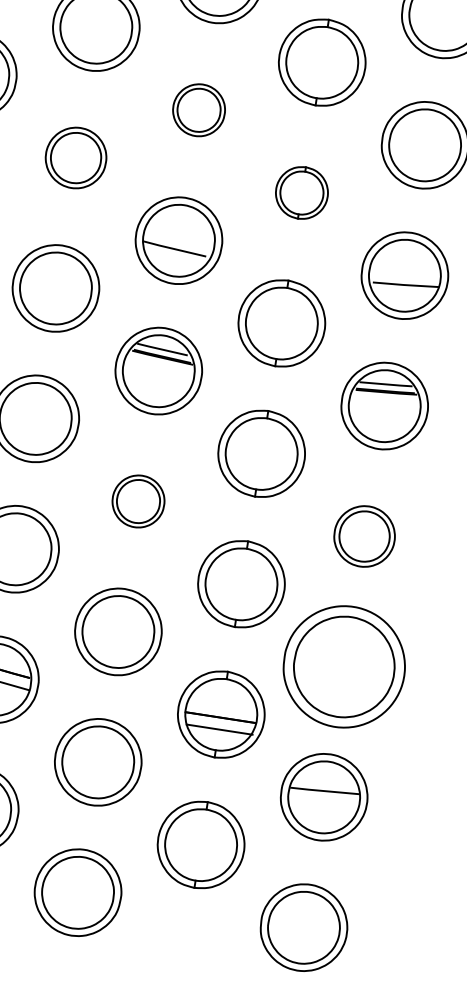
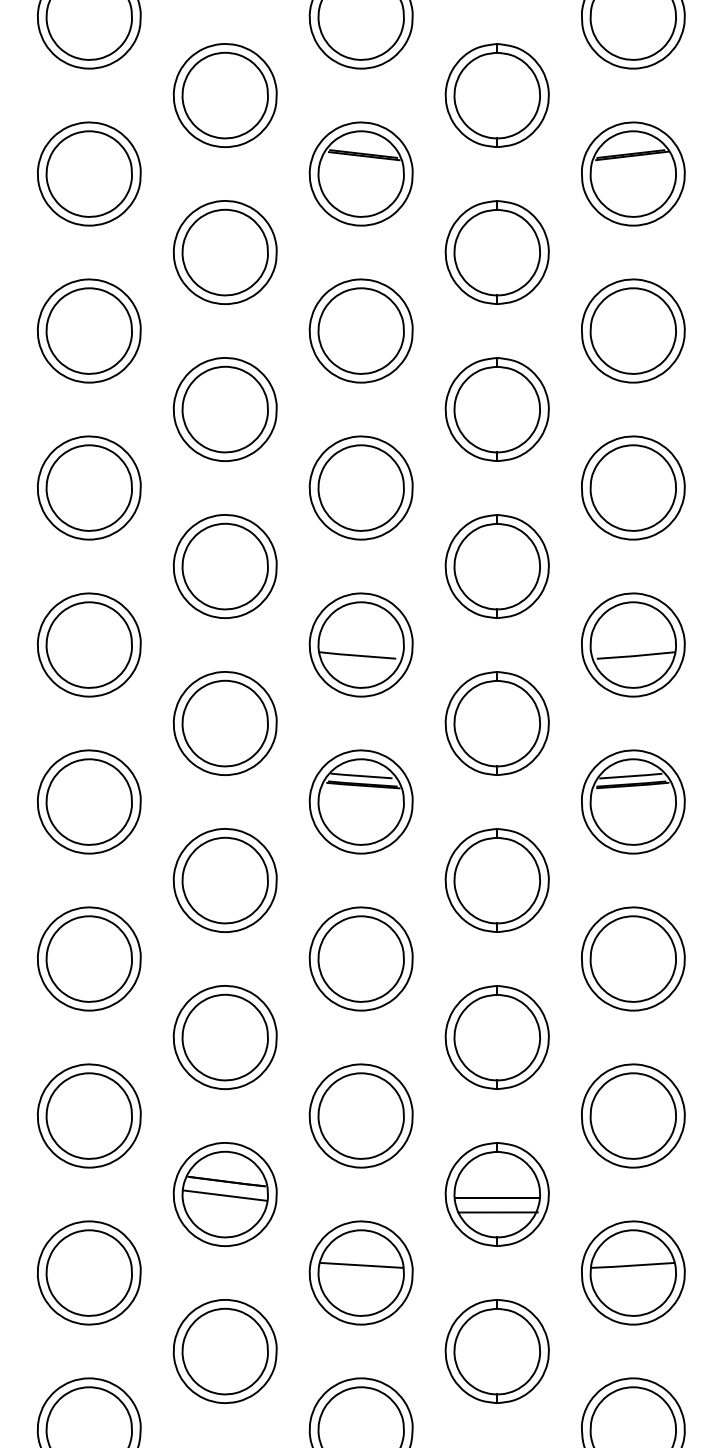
part: (198, 109) -> (360, 487), size x1.67
part: (75, 157) -> (224, 566), size x1.43
part: (301, 192) -> (496, 566), size x1.67
part: (138, 500) -> (360, 958), size x1.67
part: (364, 536) -> (633, 958), size x1.43
part: (344, 666) -> (633, 1115), size x0.71
line: (99, 755) -> (361, 1264), added

